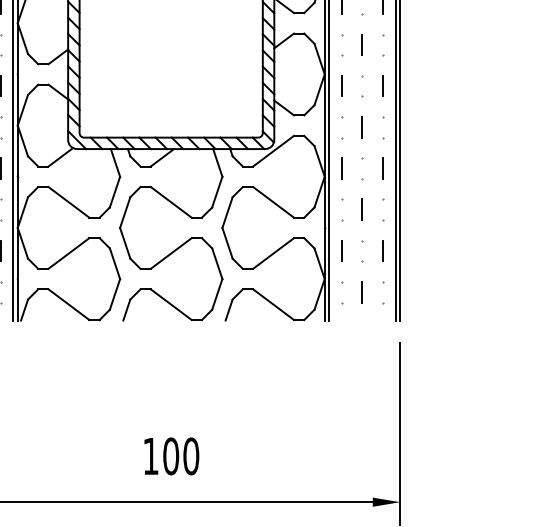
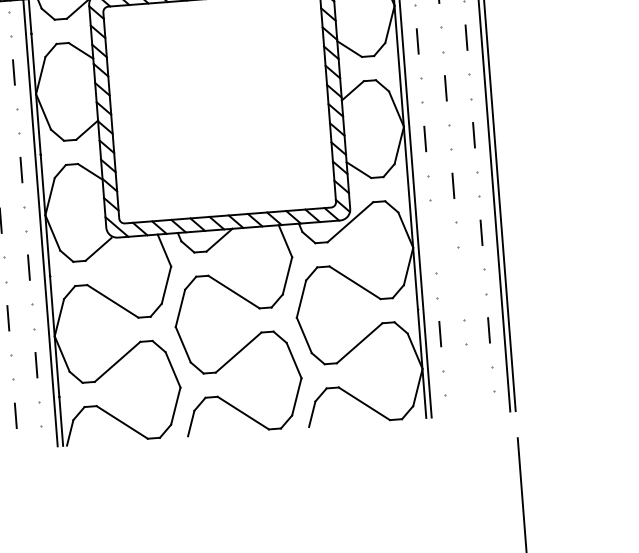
line: (341, 168) -> (432, 236), removed
line: (361, 209) -> (459, 283), removed
line: (361, 292) -> (467, 381), removed

